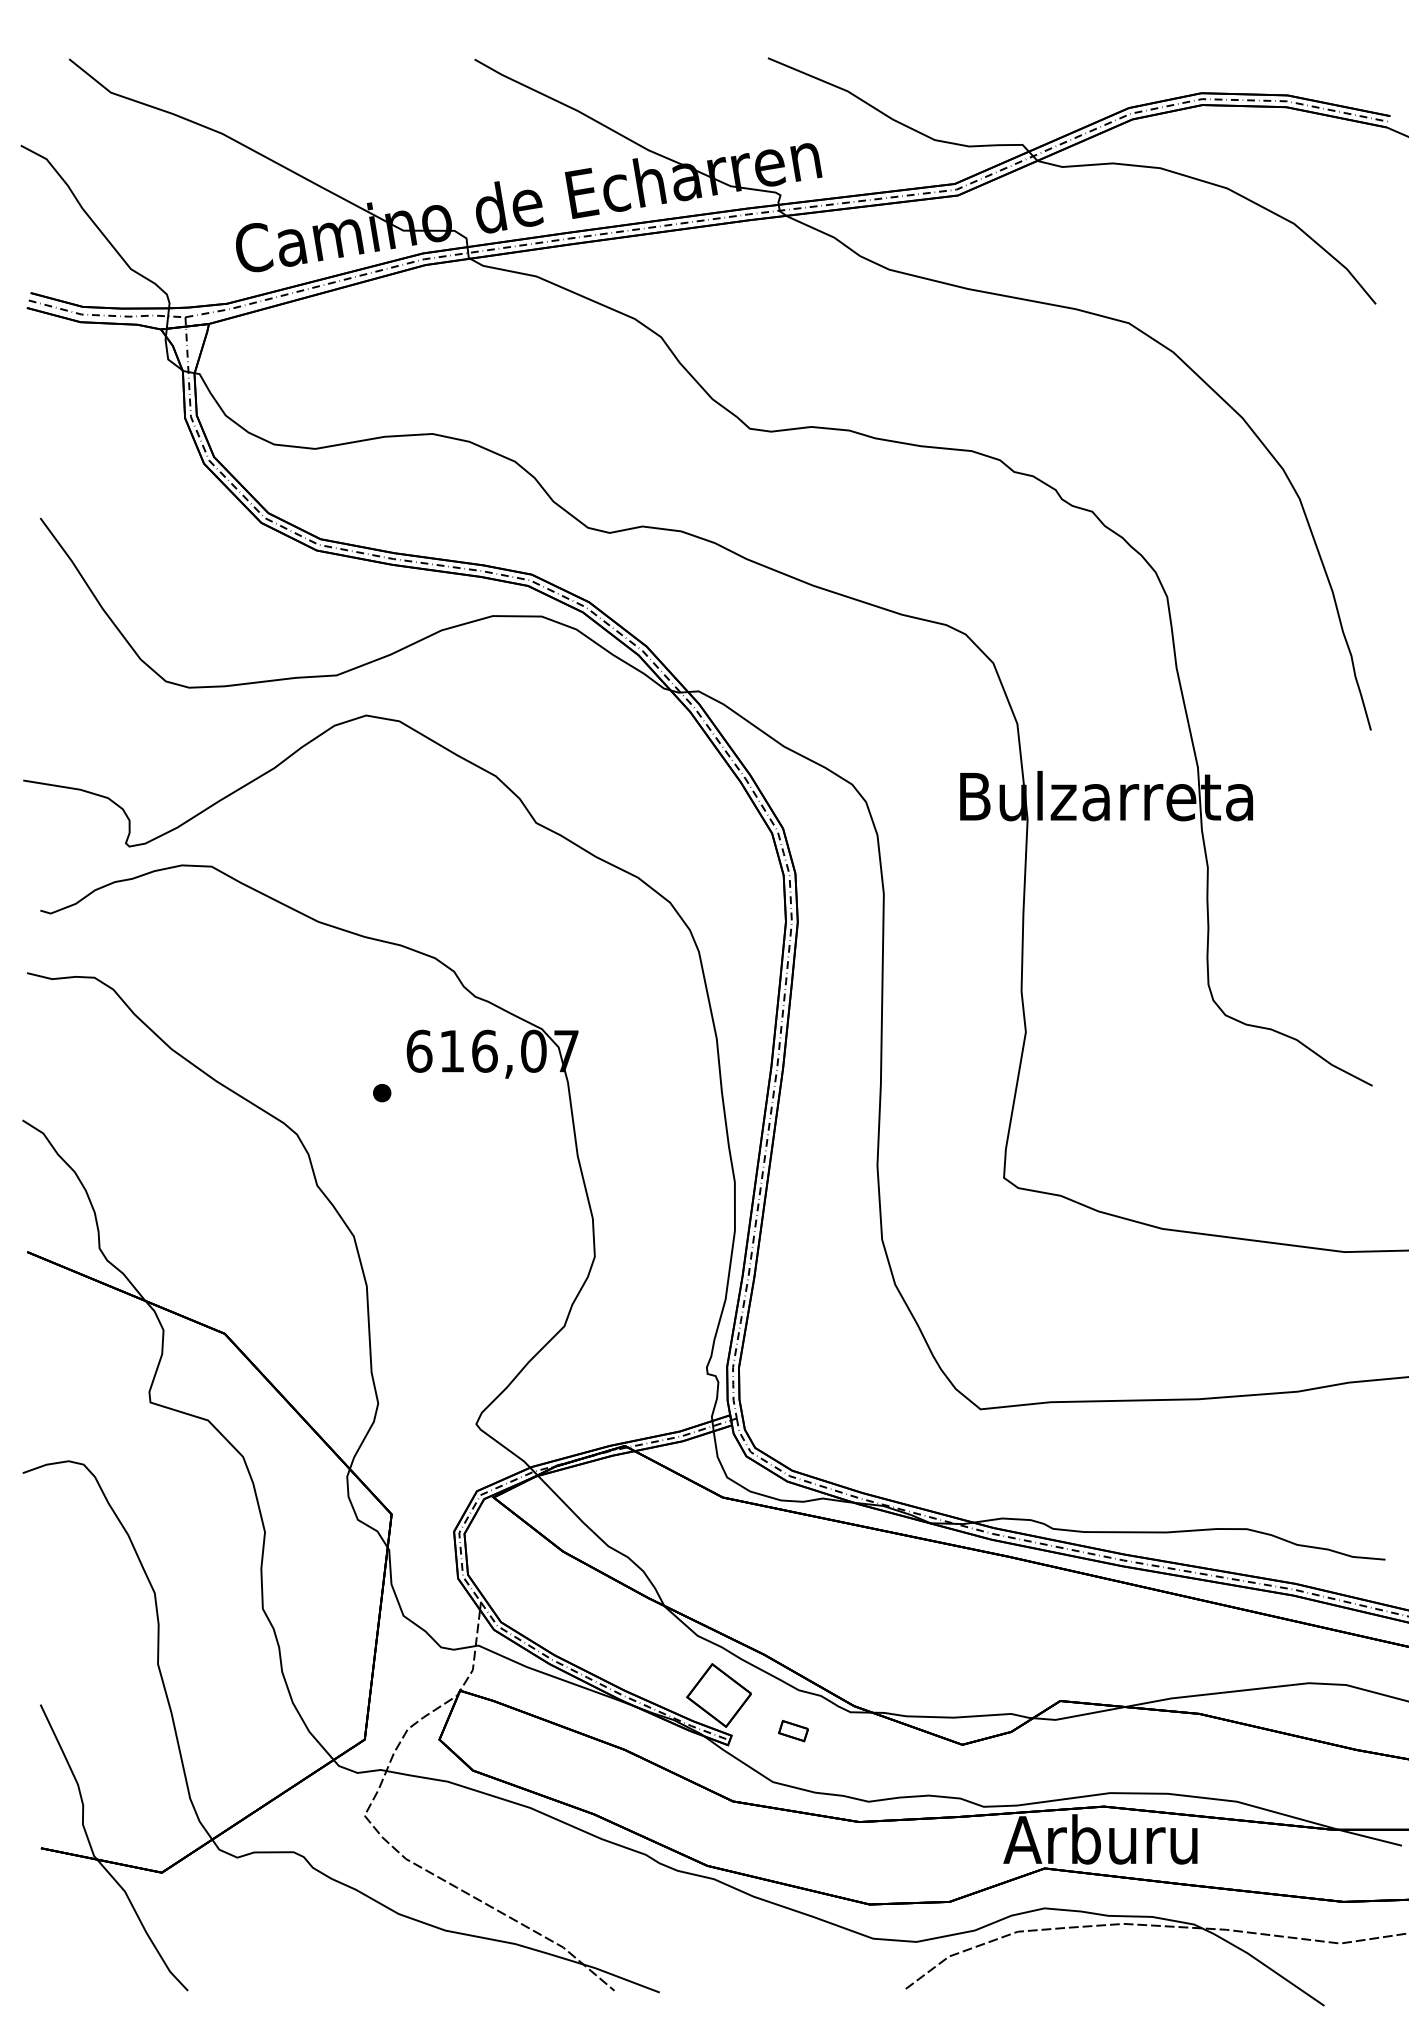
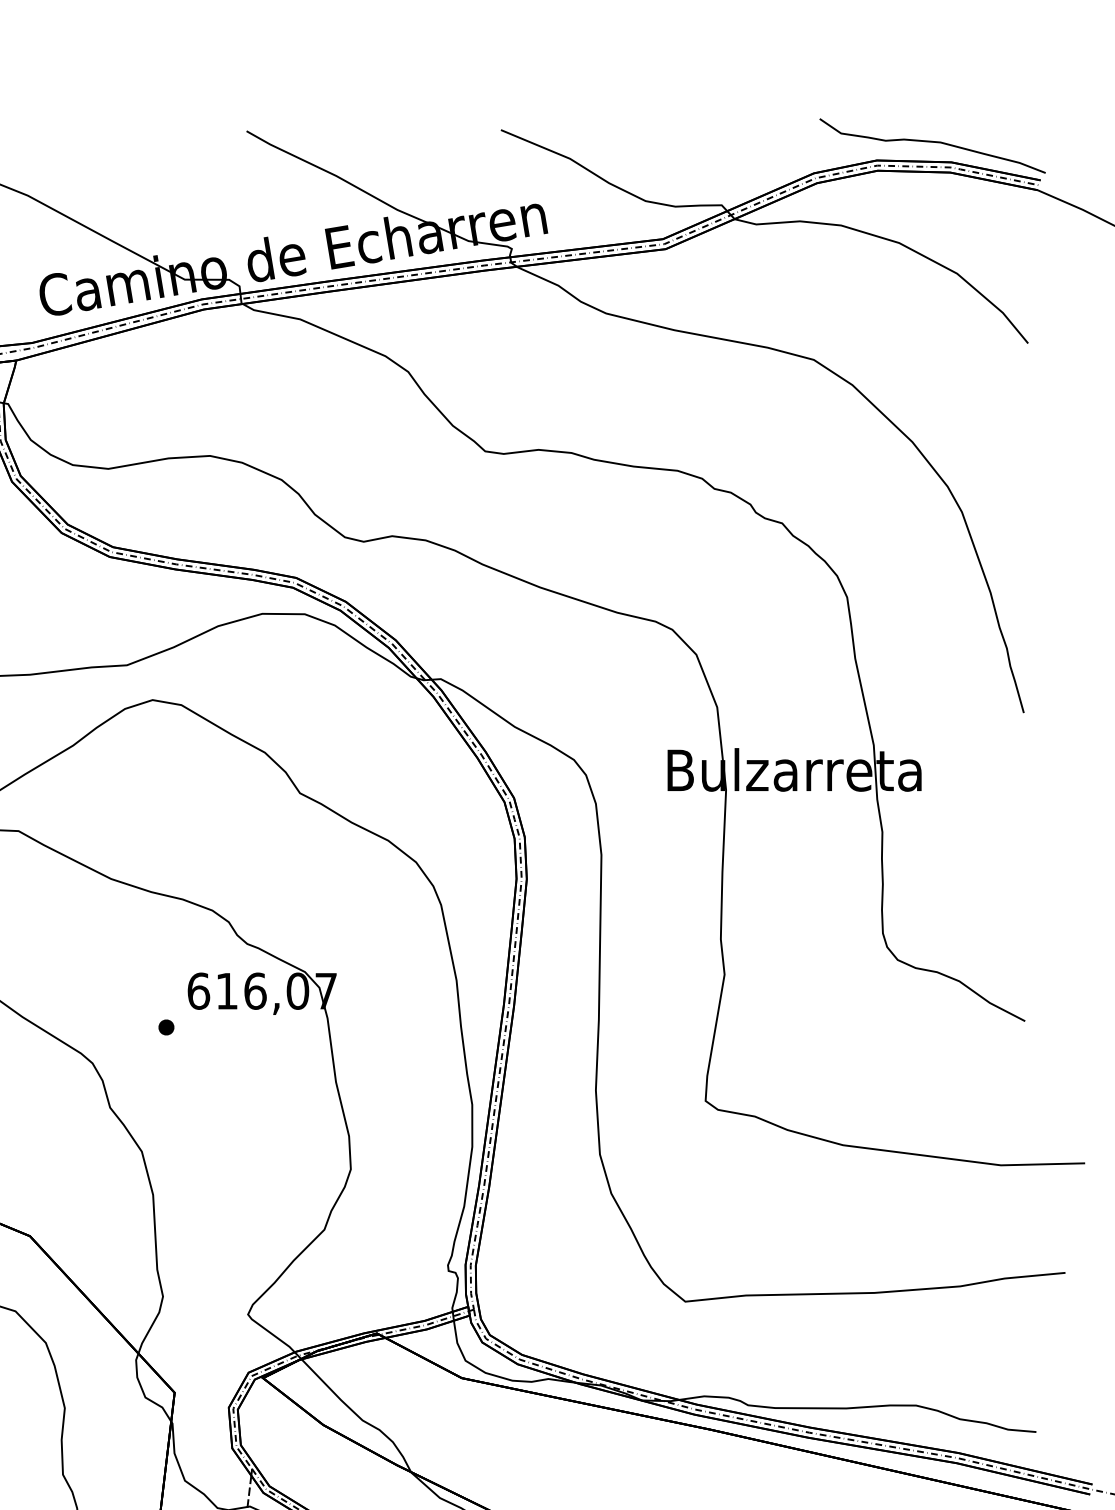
curve: (1265, 72) -> (932, 142), added

